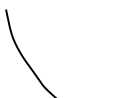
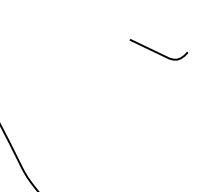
curve: (98, 16) -> (157, 51), added

